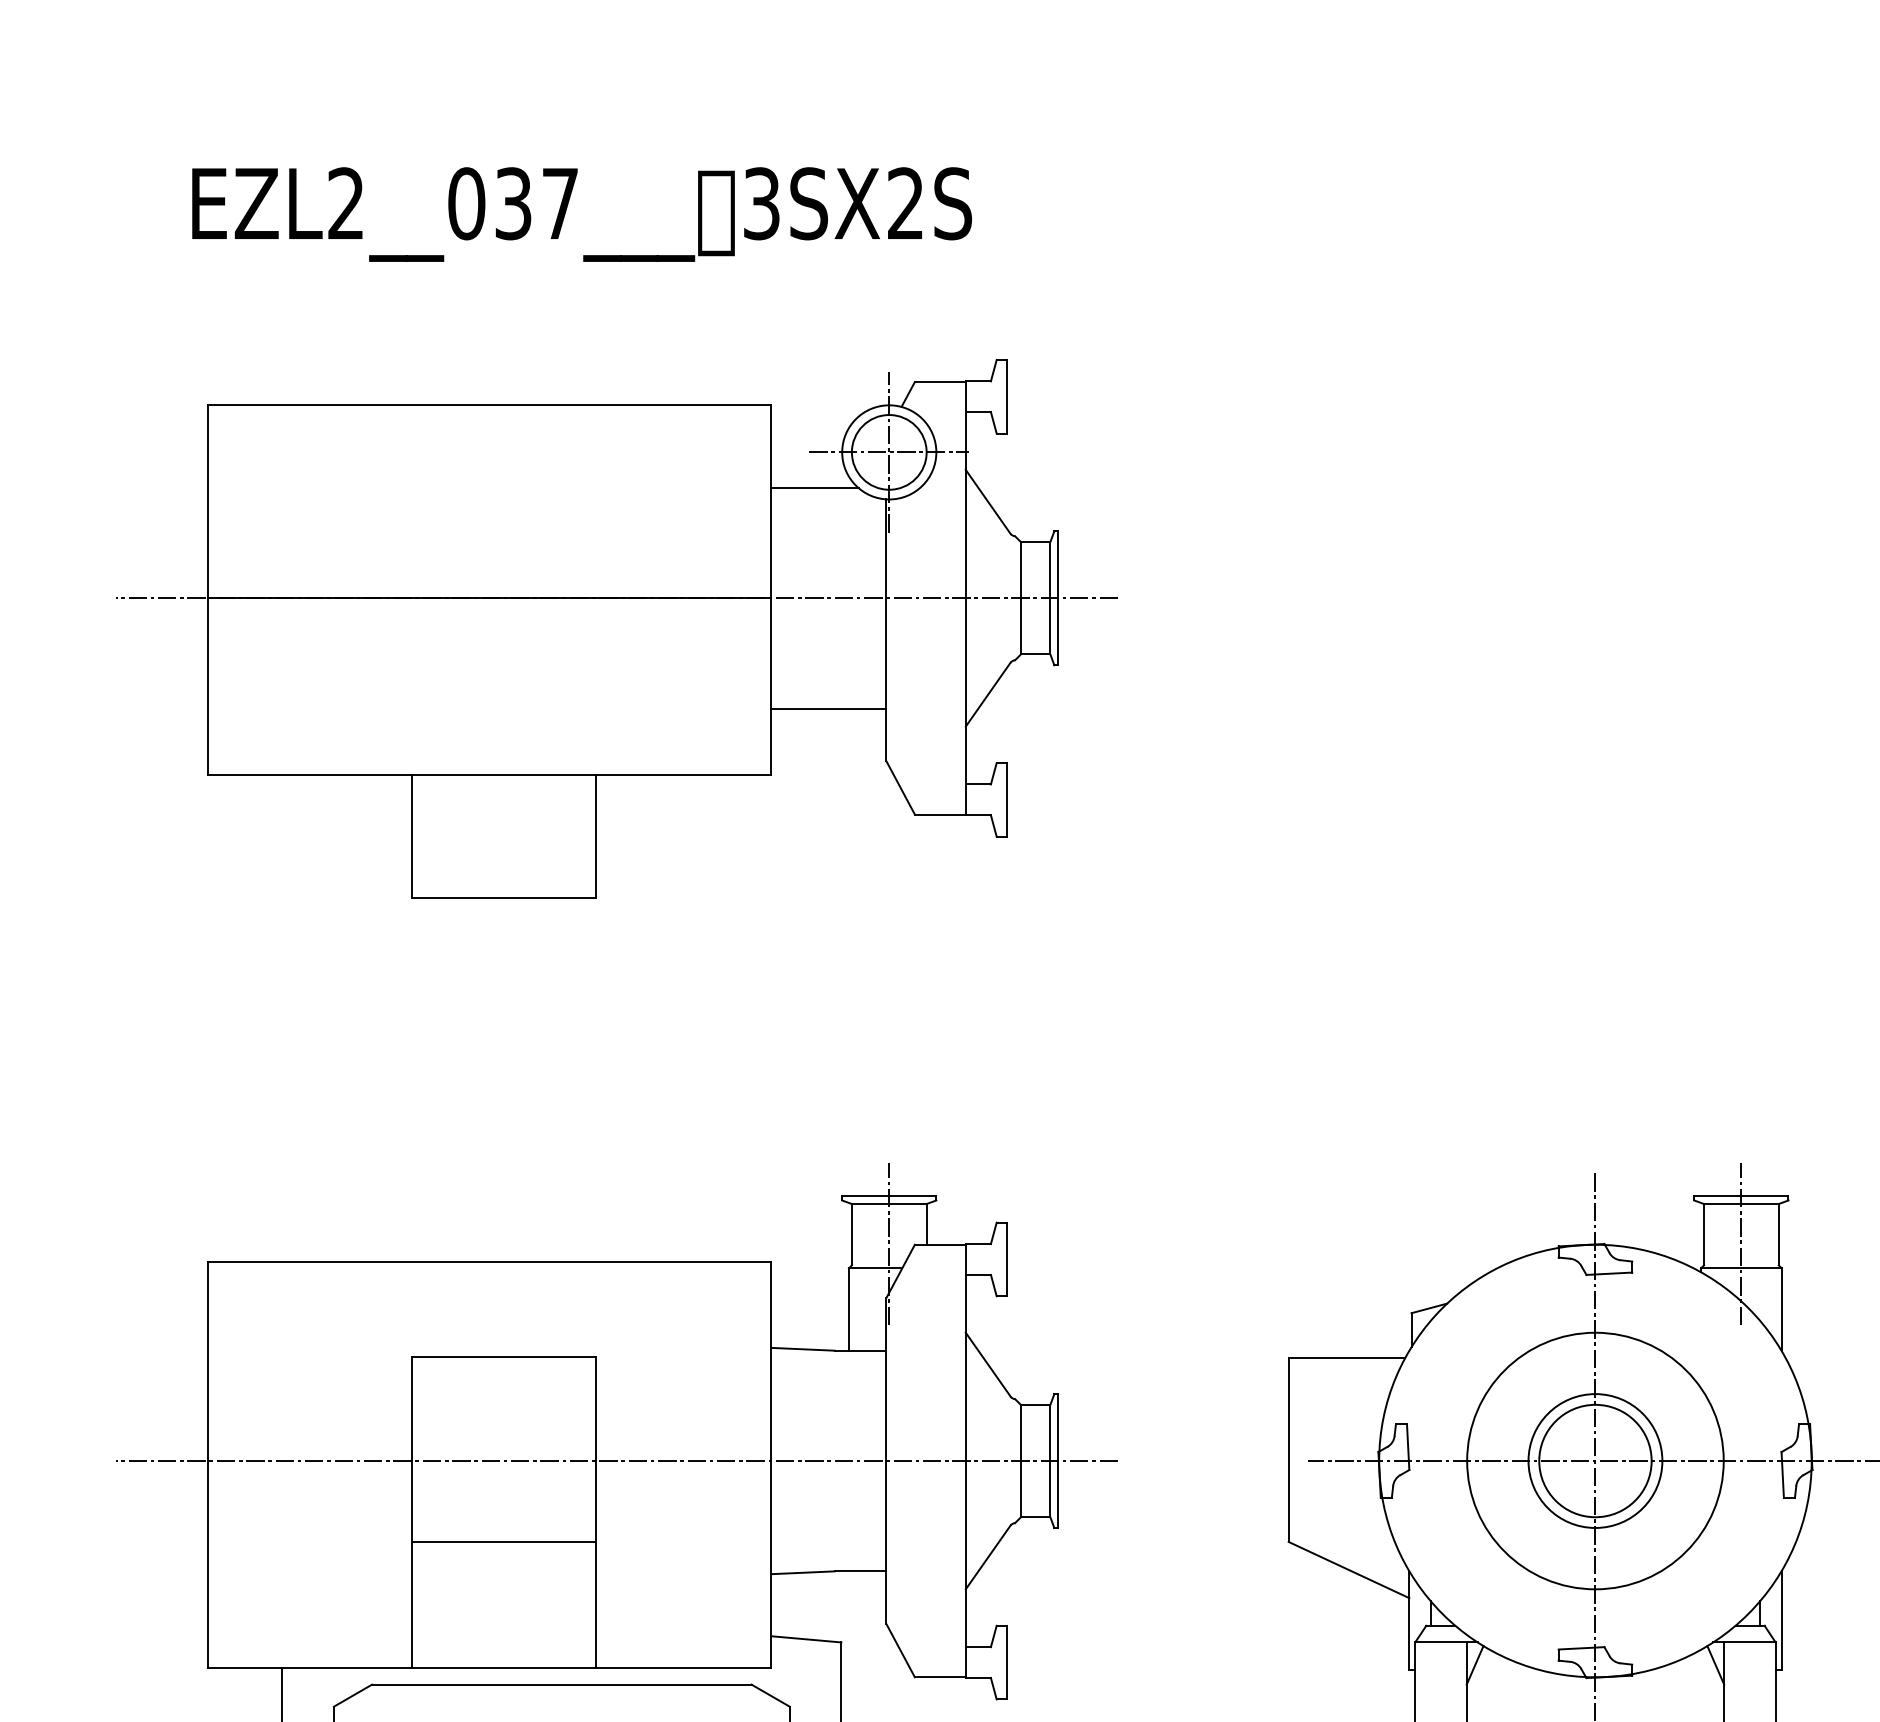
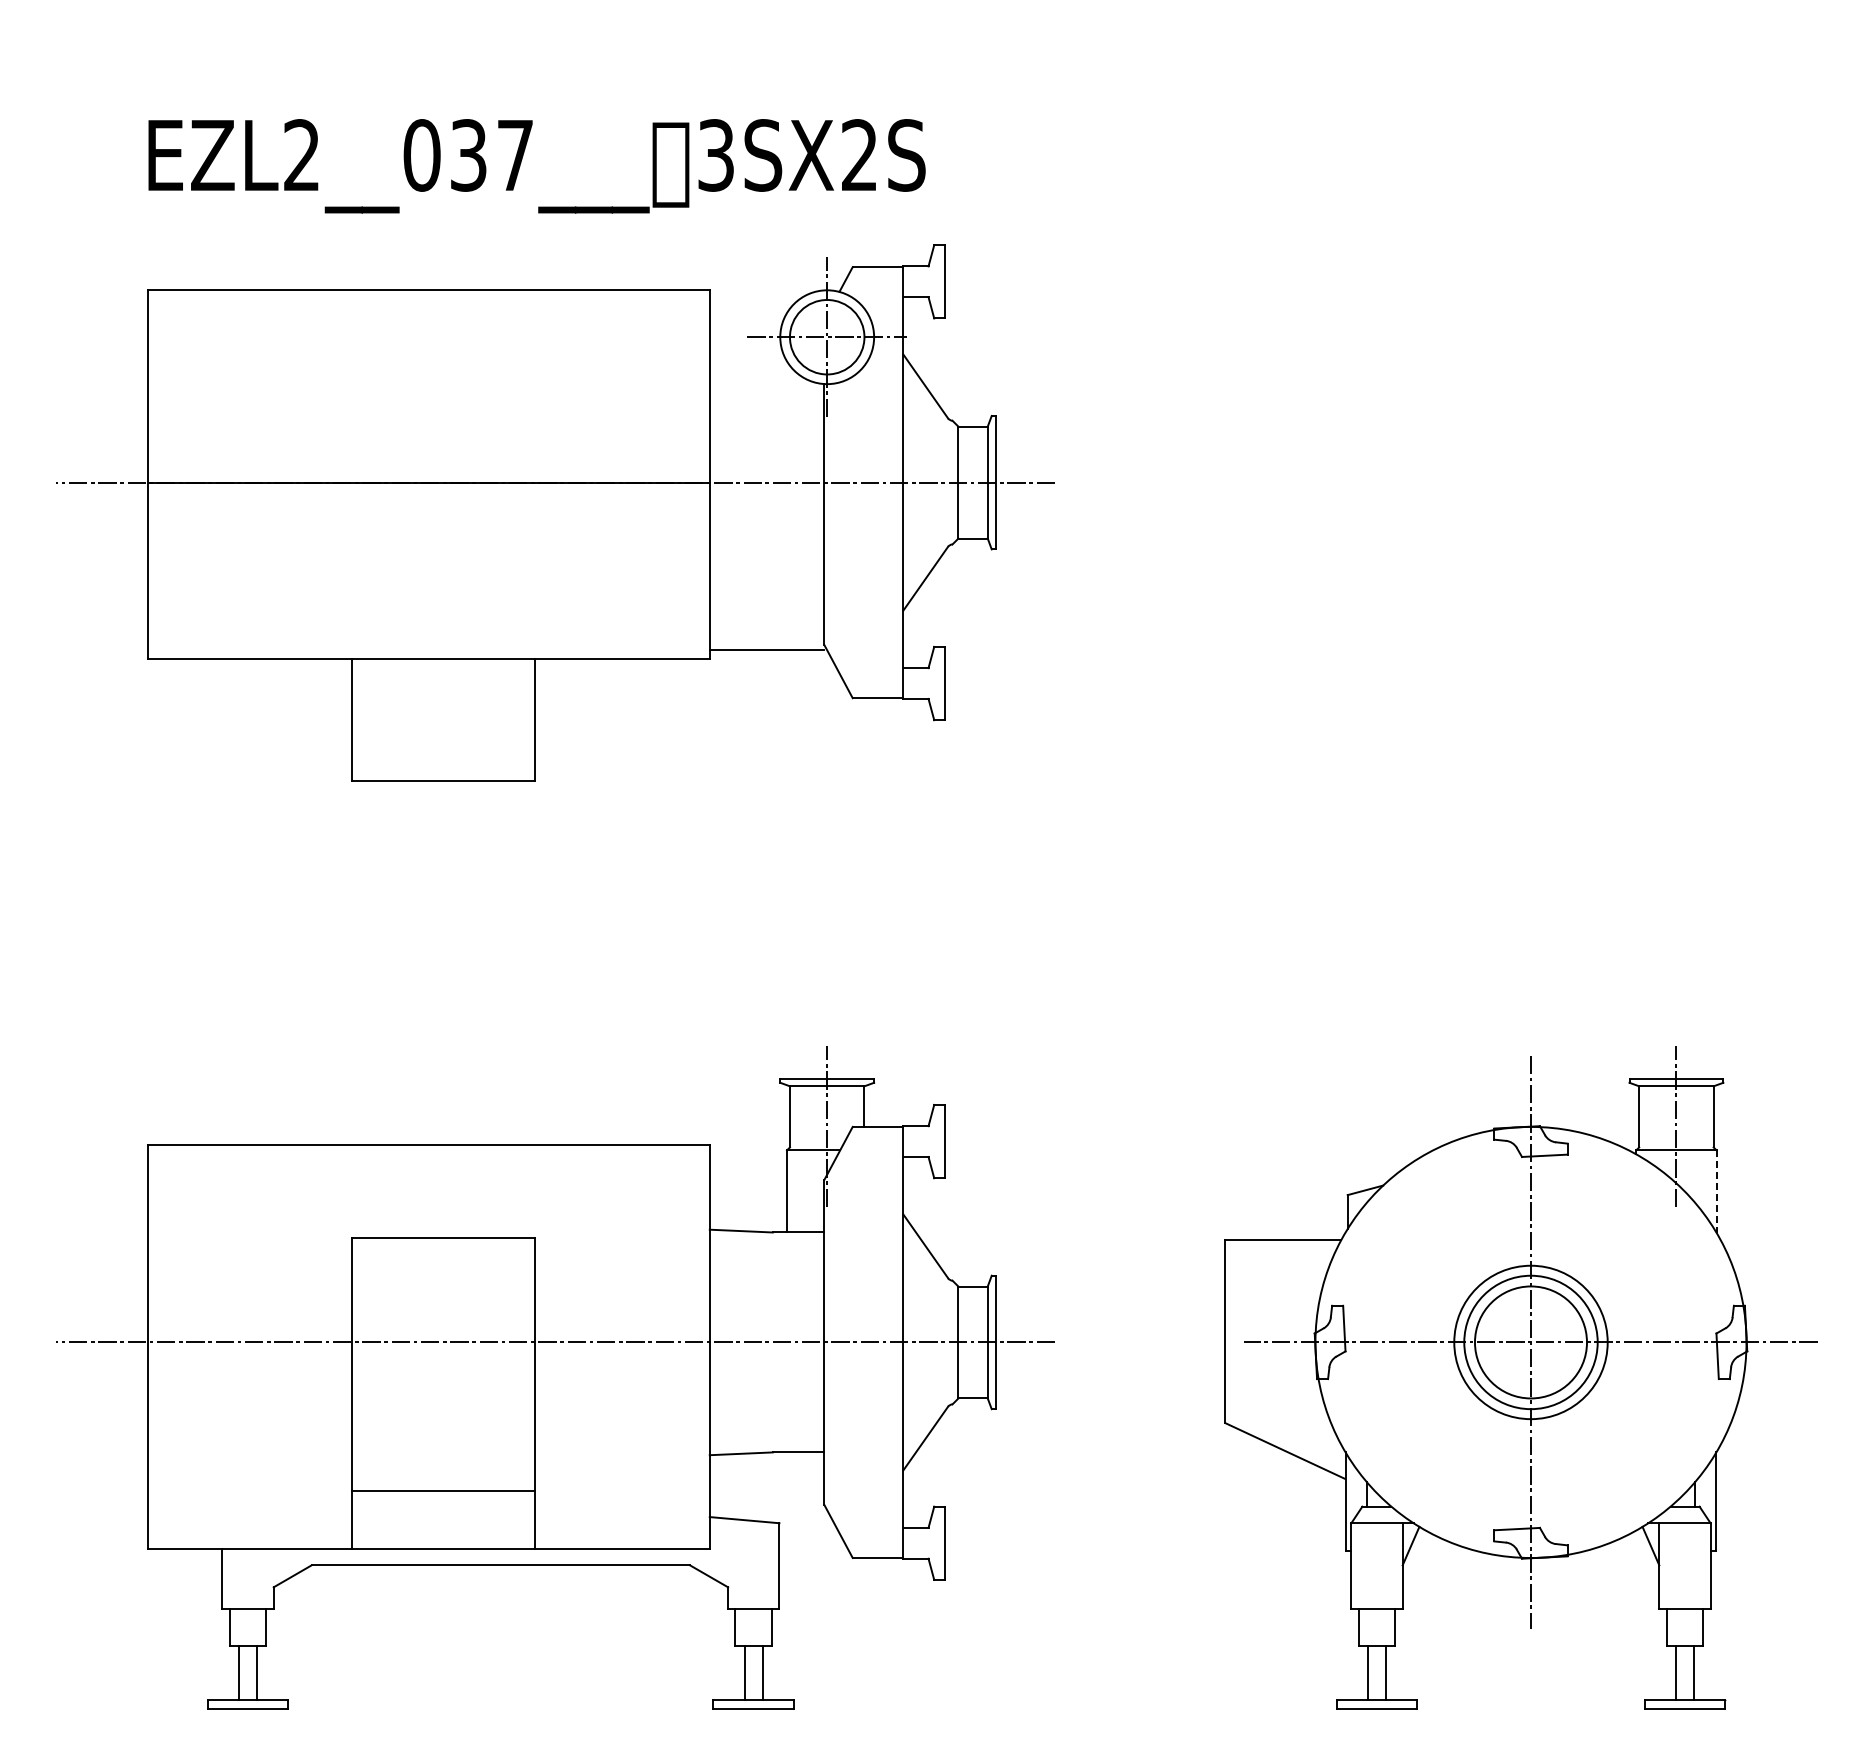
text: (581, 214) -> (536, 166), moved
line: (815, 487) -> (753, 372), removed
line: (828, 708) -> (766, 649), moved
line: (1781, 1310) -> (1716, 1192), solid -> dashed
circle: (1594, 1461) -> (1530, 1342), size x0.6
line: (504, 1542) -> (443, 1491), moved

